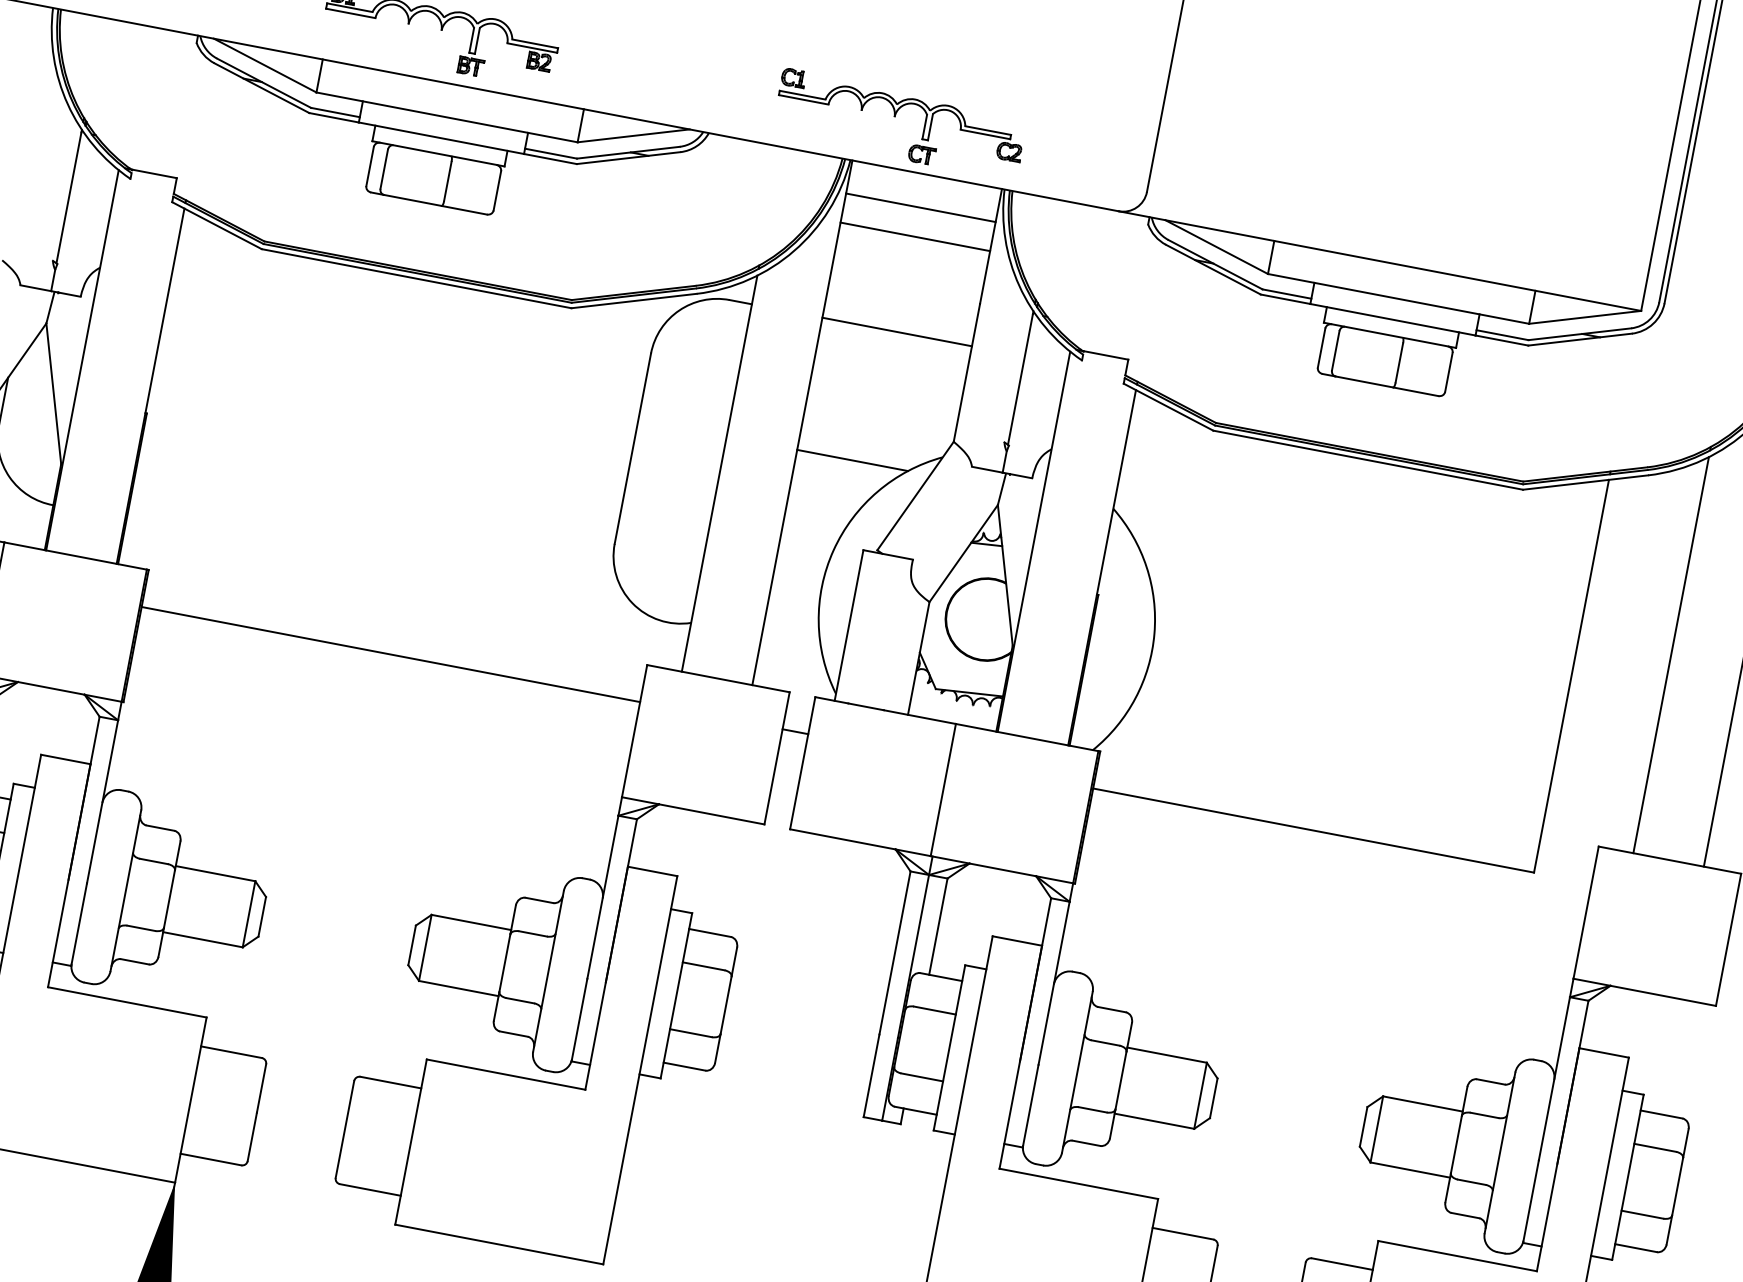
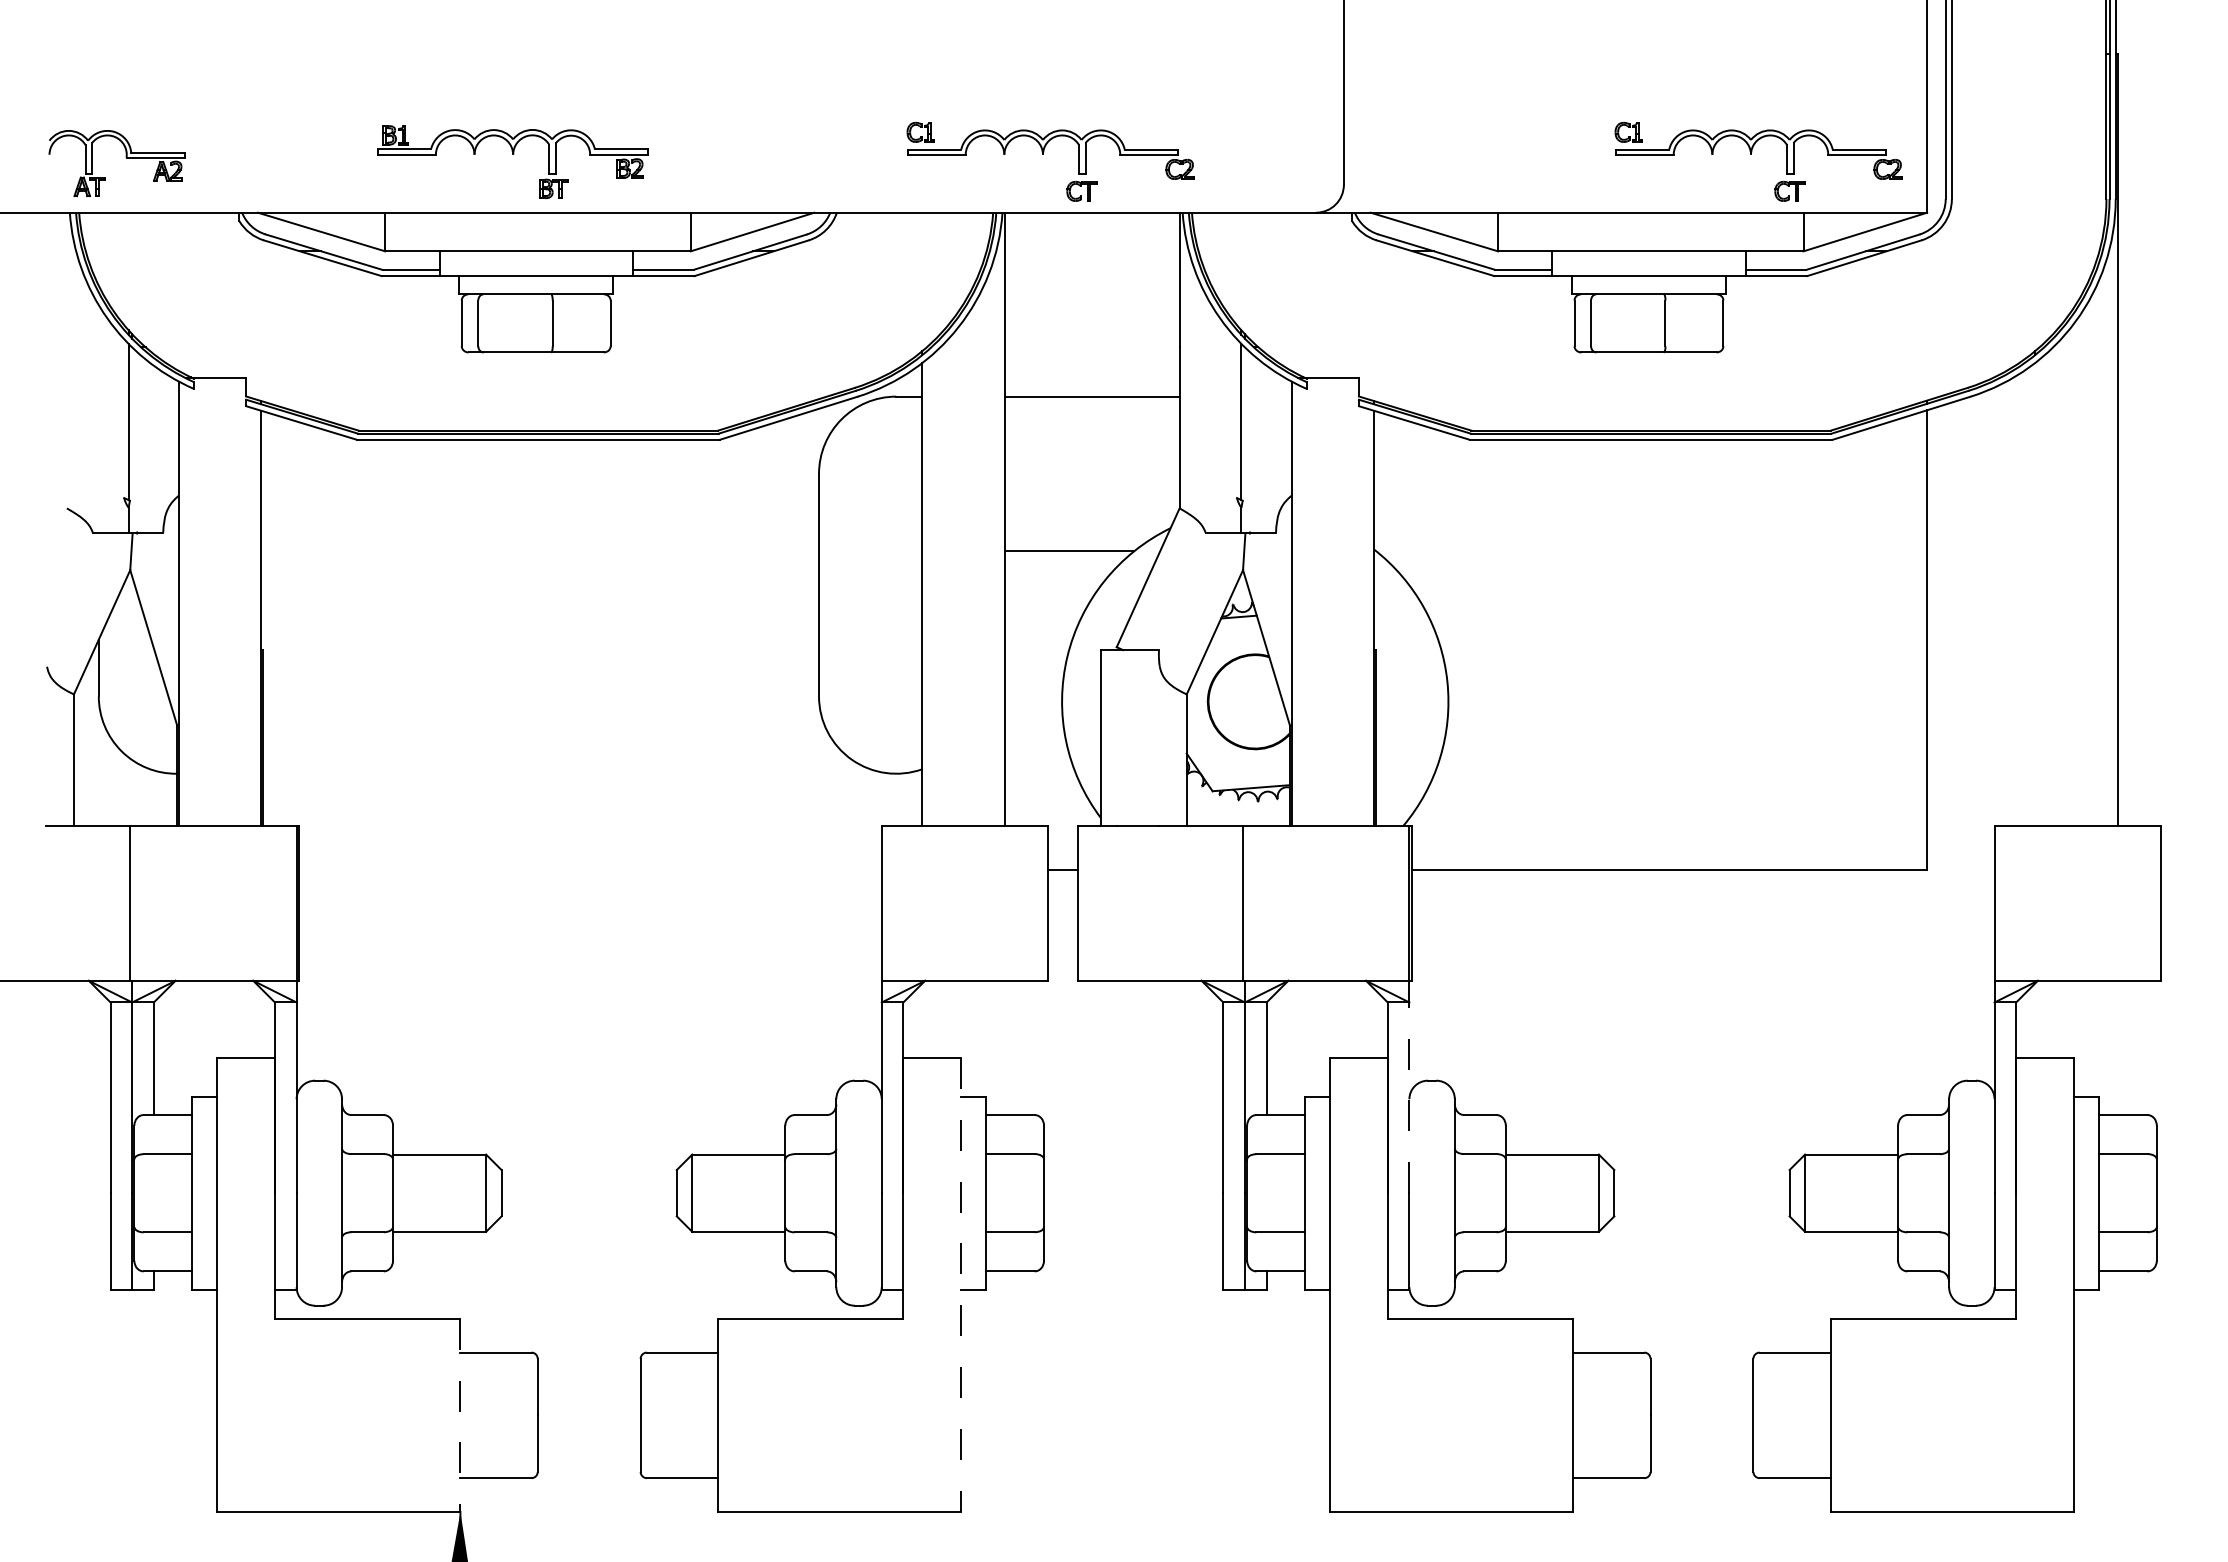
line: (920, 207) -> (1091, 251), removed
part: (1500, 232) -> (1751, 154), added
line: (914, 236) -> (1091, 285), removed
line: (390, 654) -> (589, 869), removed
line: (1671, 655) -> (2035, 594), removed
line: (1054, 983) -> (1409, 1097), solid -> dashed
line: (640, 1070) -> (961, 1285), solid -> dashed
line: (190, 1100) -> (460, 1415), solid -> dashed

